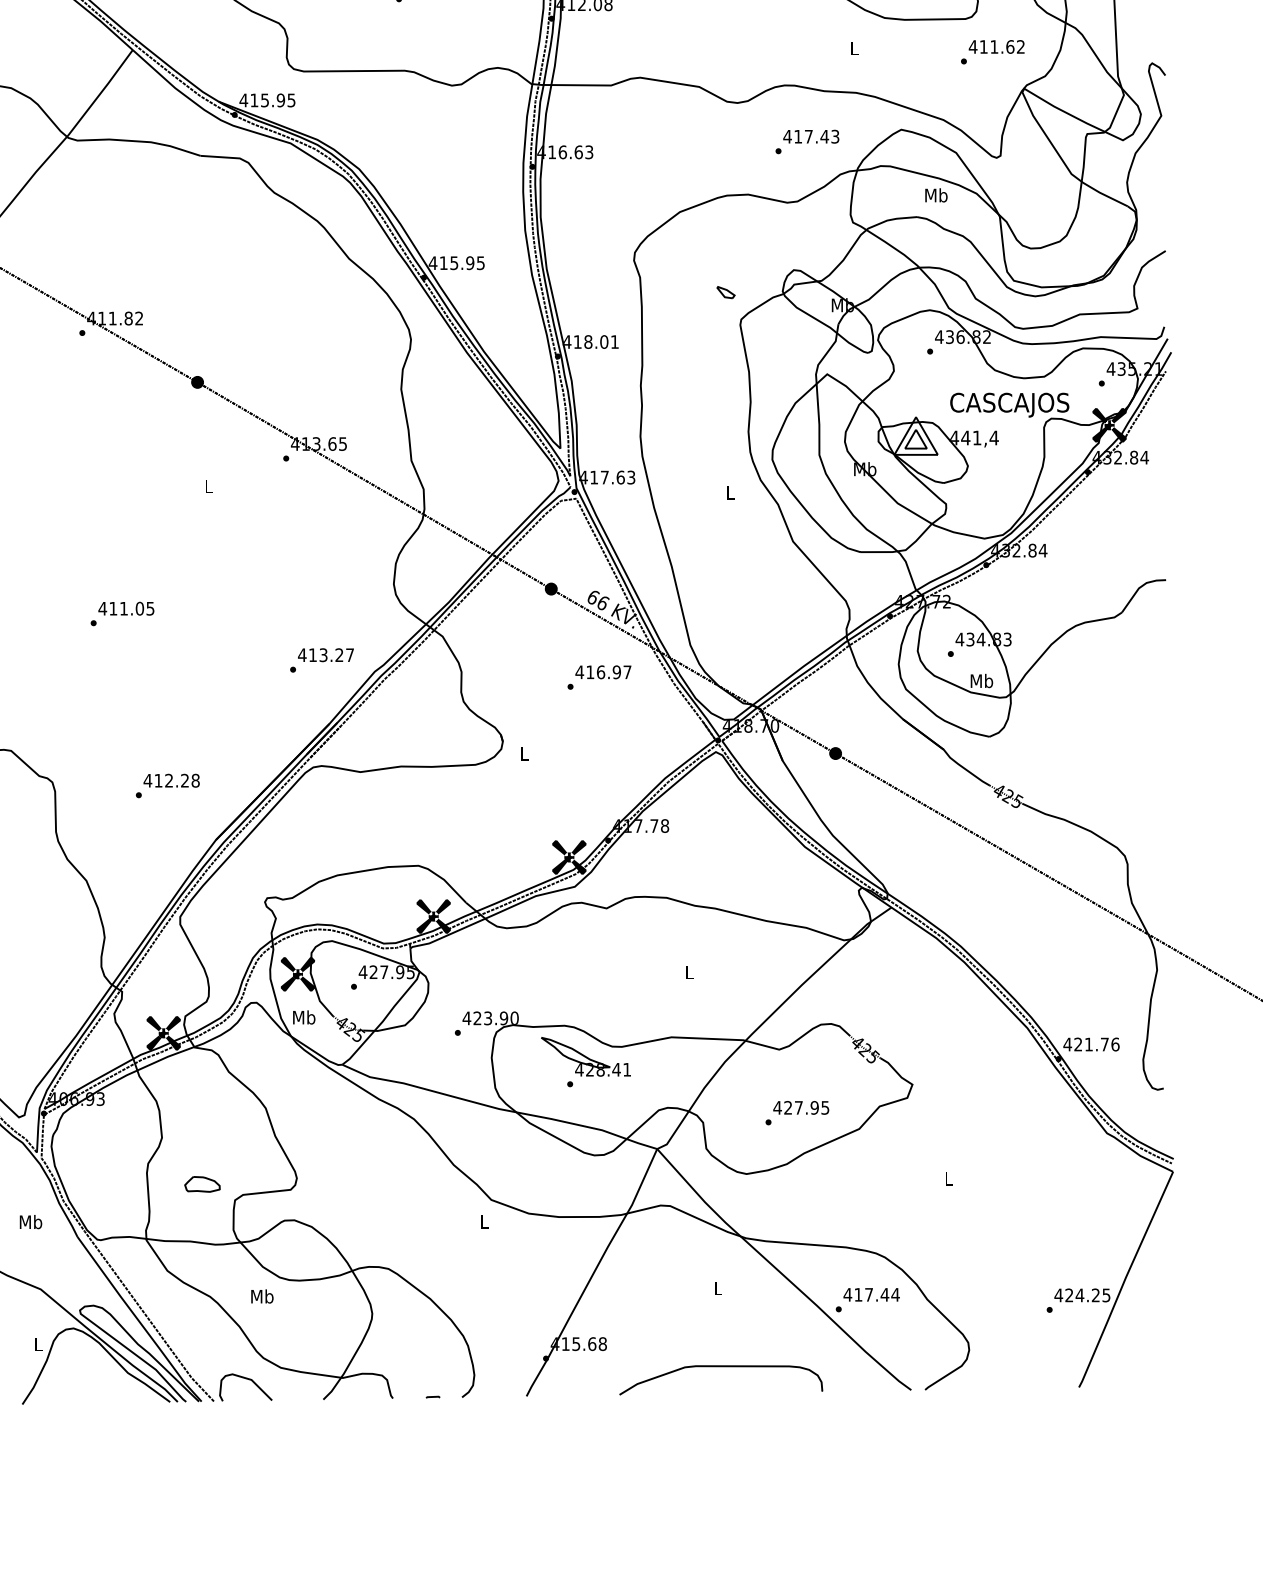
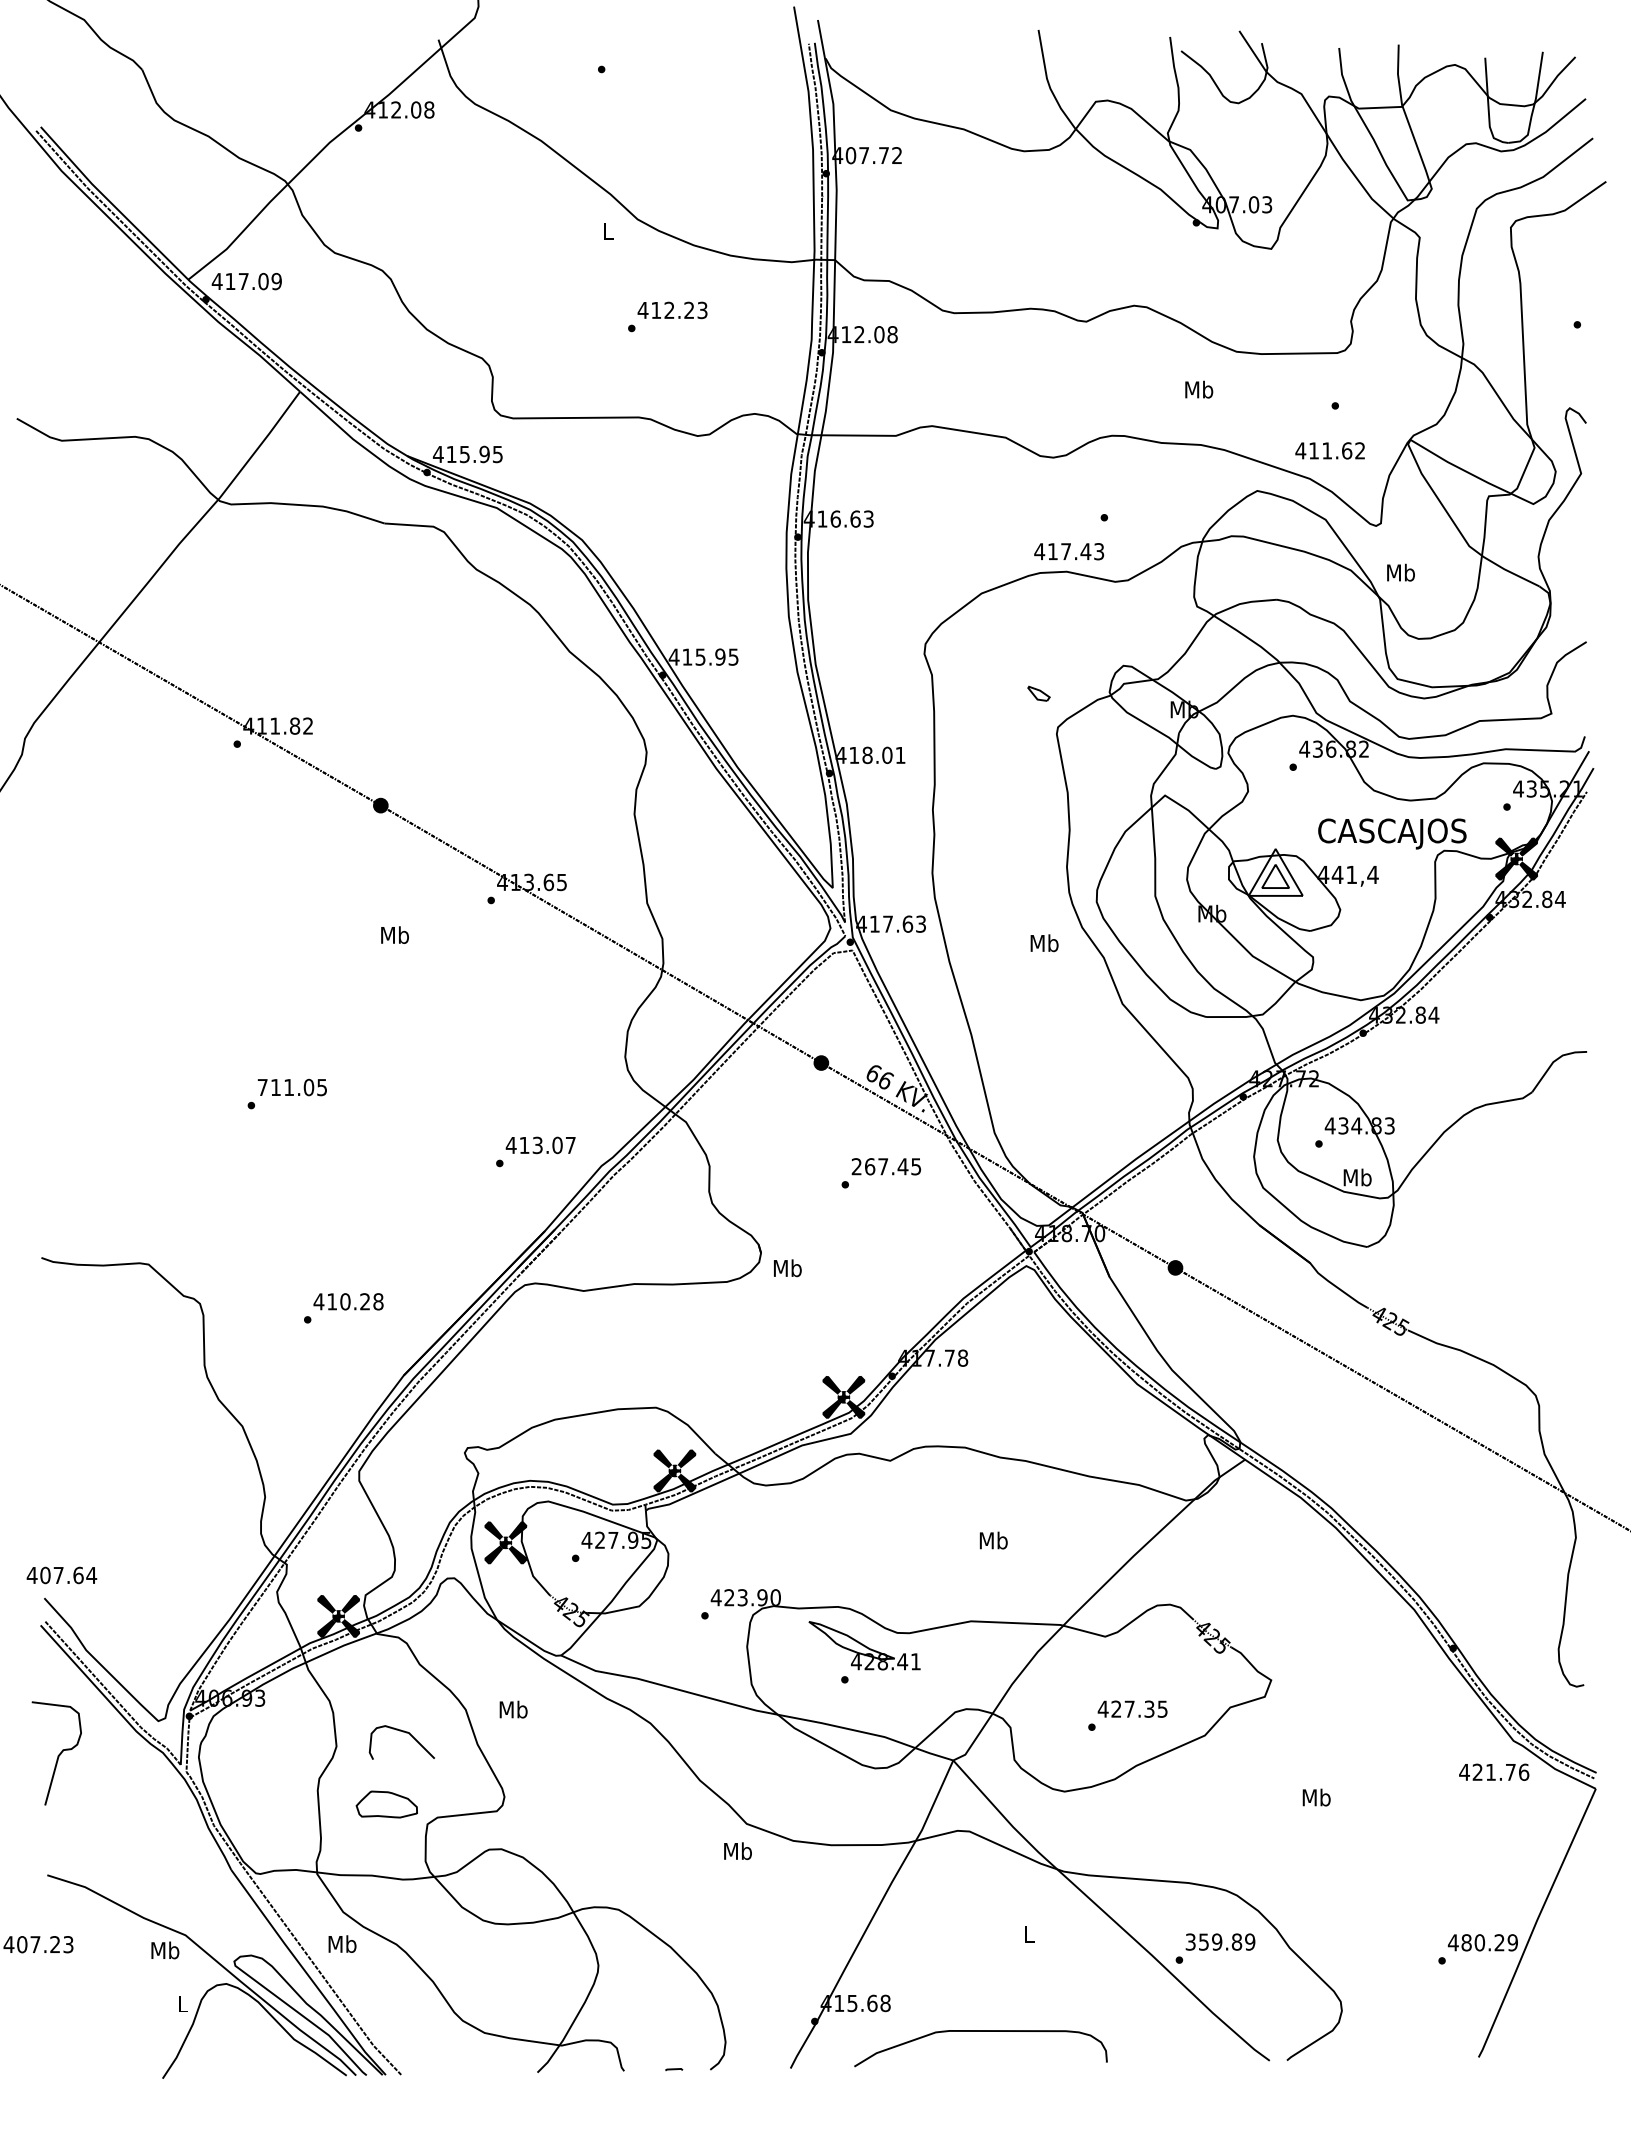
text: (996, 46) -> (1329, 450), moved
text: (854, 48) -> (1199, 389), L -> Mb
text: (811, 136) -> (1069, 551), moved
text: (935, 195) -> (1400, 572), moved
text: (208, 485) -> (394, 934), L -> Mb
text: (730, 493) -> (1044, 943), L -> Mb
text: (102, 608) -> (262, 1087), 411.05 -> 711.05
text: (339, 655) -> (557, 1145), 413.27 -> 413.07
text: (603, 672) -> (886, 1166), 416.97 -> 267.45
text: (524, 754) -> (787, 1268), L -> Mb
text: (169, 780) -> (345, 1301), 412.28 -> 410.28
text: (689, 972) -> (993, 1540), L -> Mb
text: (304, 1017) -> (513, 1709), moved
text: (1091, 1043) -> (1494, 1771), moved
text: (814, 1107) -> (1149, 1708), 427.95 -> 427.35
text: (948, 1178) -> (1316, 1797), L -> Mb
part: (202, 1184) -> (386, 1804), size x1.4
text: (31, 1222) -> (165, 1950), moved
text: (483, 1222) -> (737, 1851), L -> Mb
text: (871, 1294) -> (1220, 1941), 417.44 -> 359.89
text: (262, 1295) -> (342, 1943), moved
text: (1087, 1295) -> (1489, 1942), 424.25 -> 480.29
curve: (720, 1366) -> (980, 2031), moved
curve: (246, 1379) -> (402, 1732), moved

